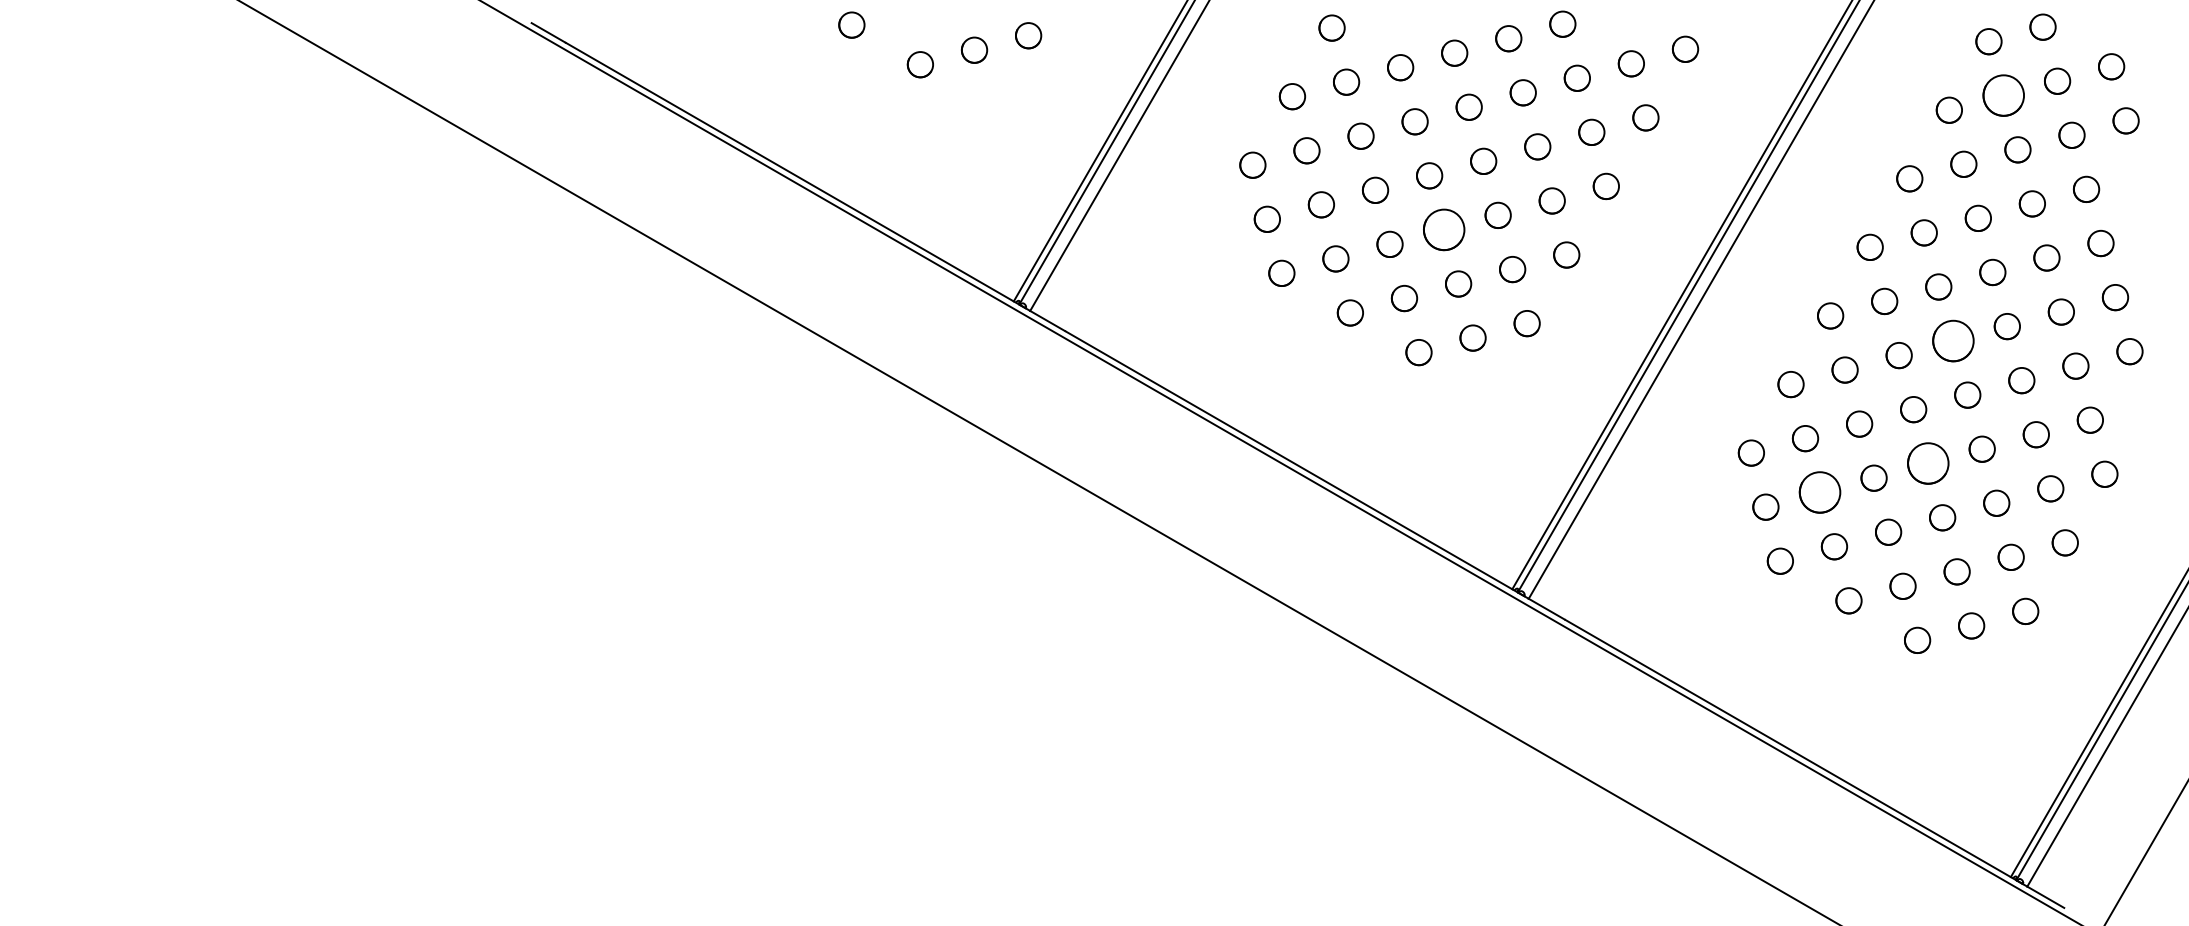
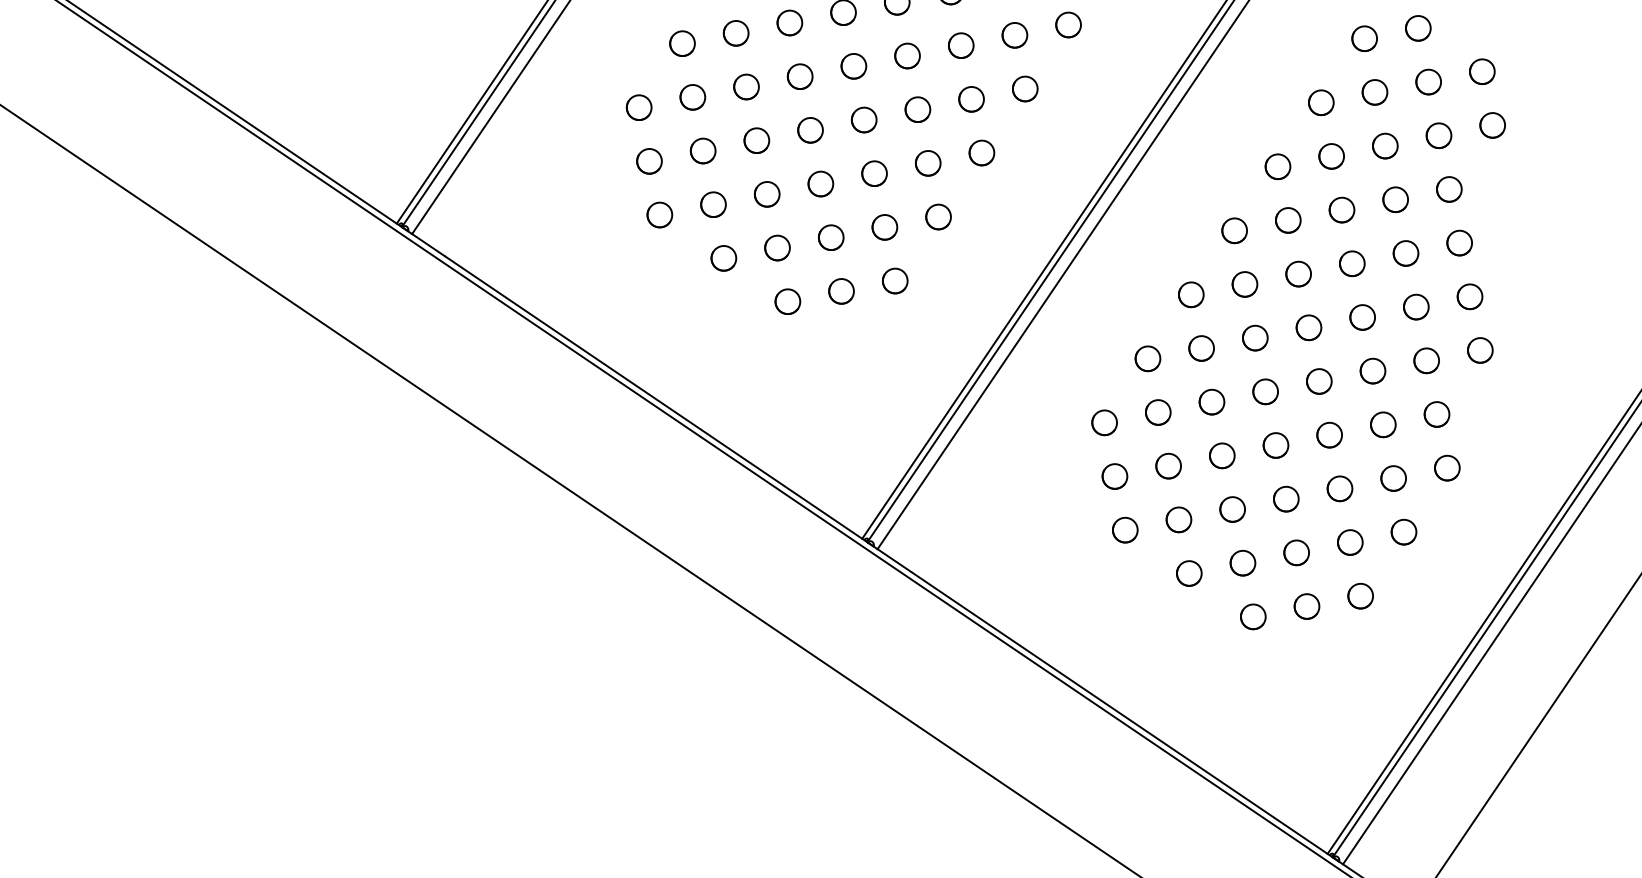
circle: (2002, 95) -> (1374, 92), size x0.62
circle: (1443, 229) -> (820, 183), size x0.62
circle: (1952, 340) -> (1308, 327), size x0.62
circle: (1927, 463) -> (1275, 445), size x0.62
circle: (1819, 492) -> (1168, 465), size x0.62

